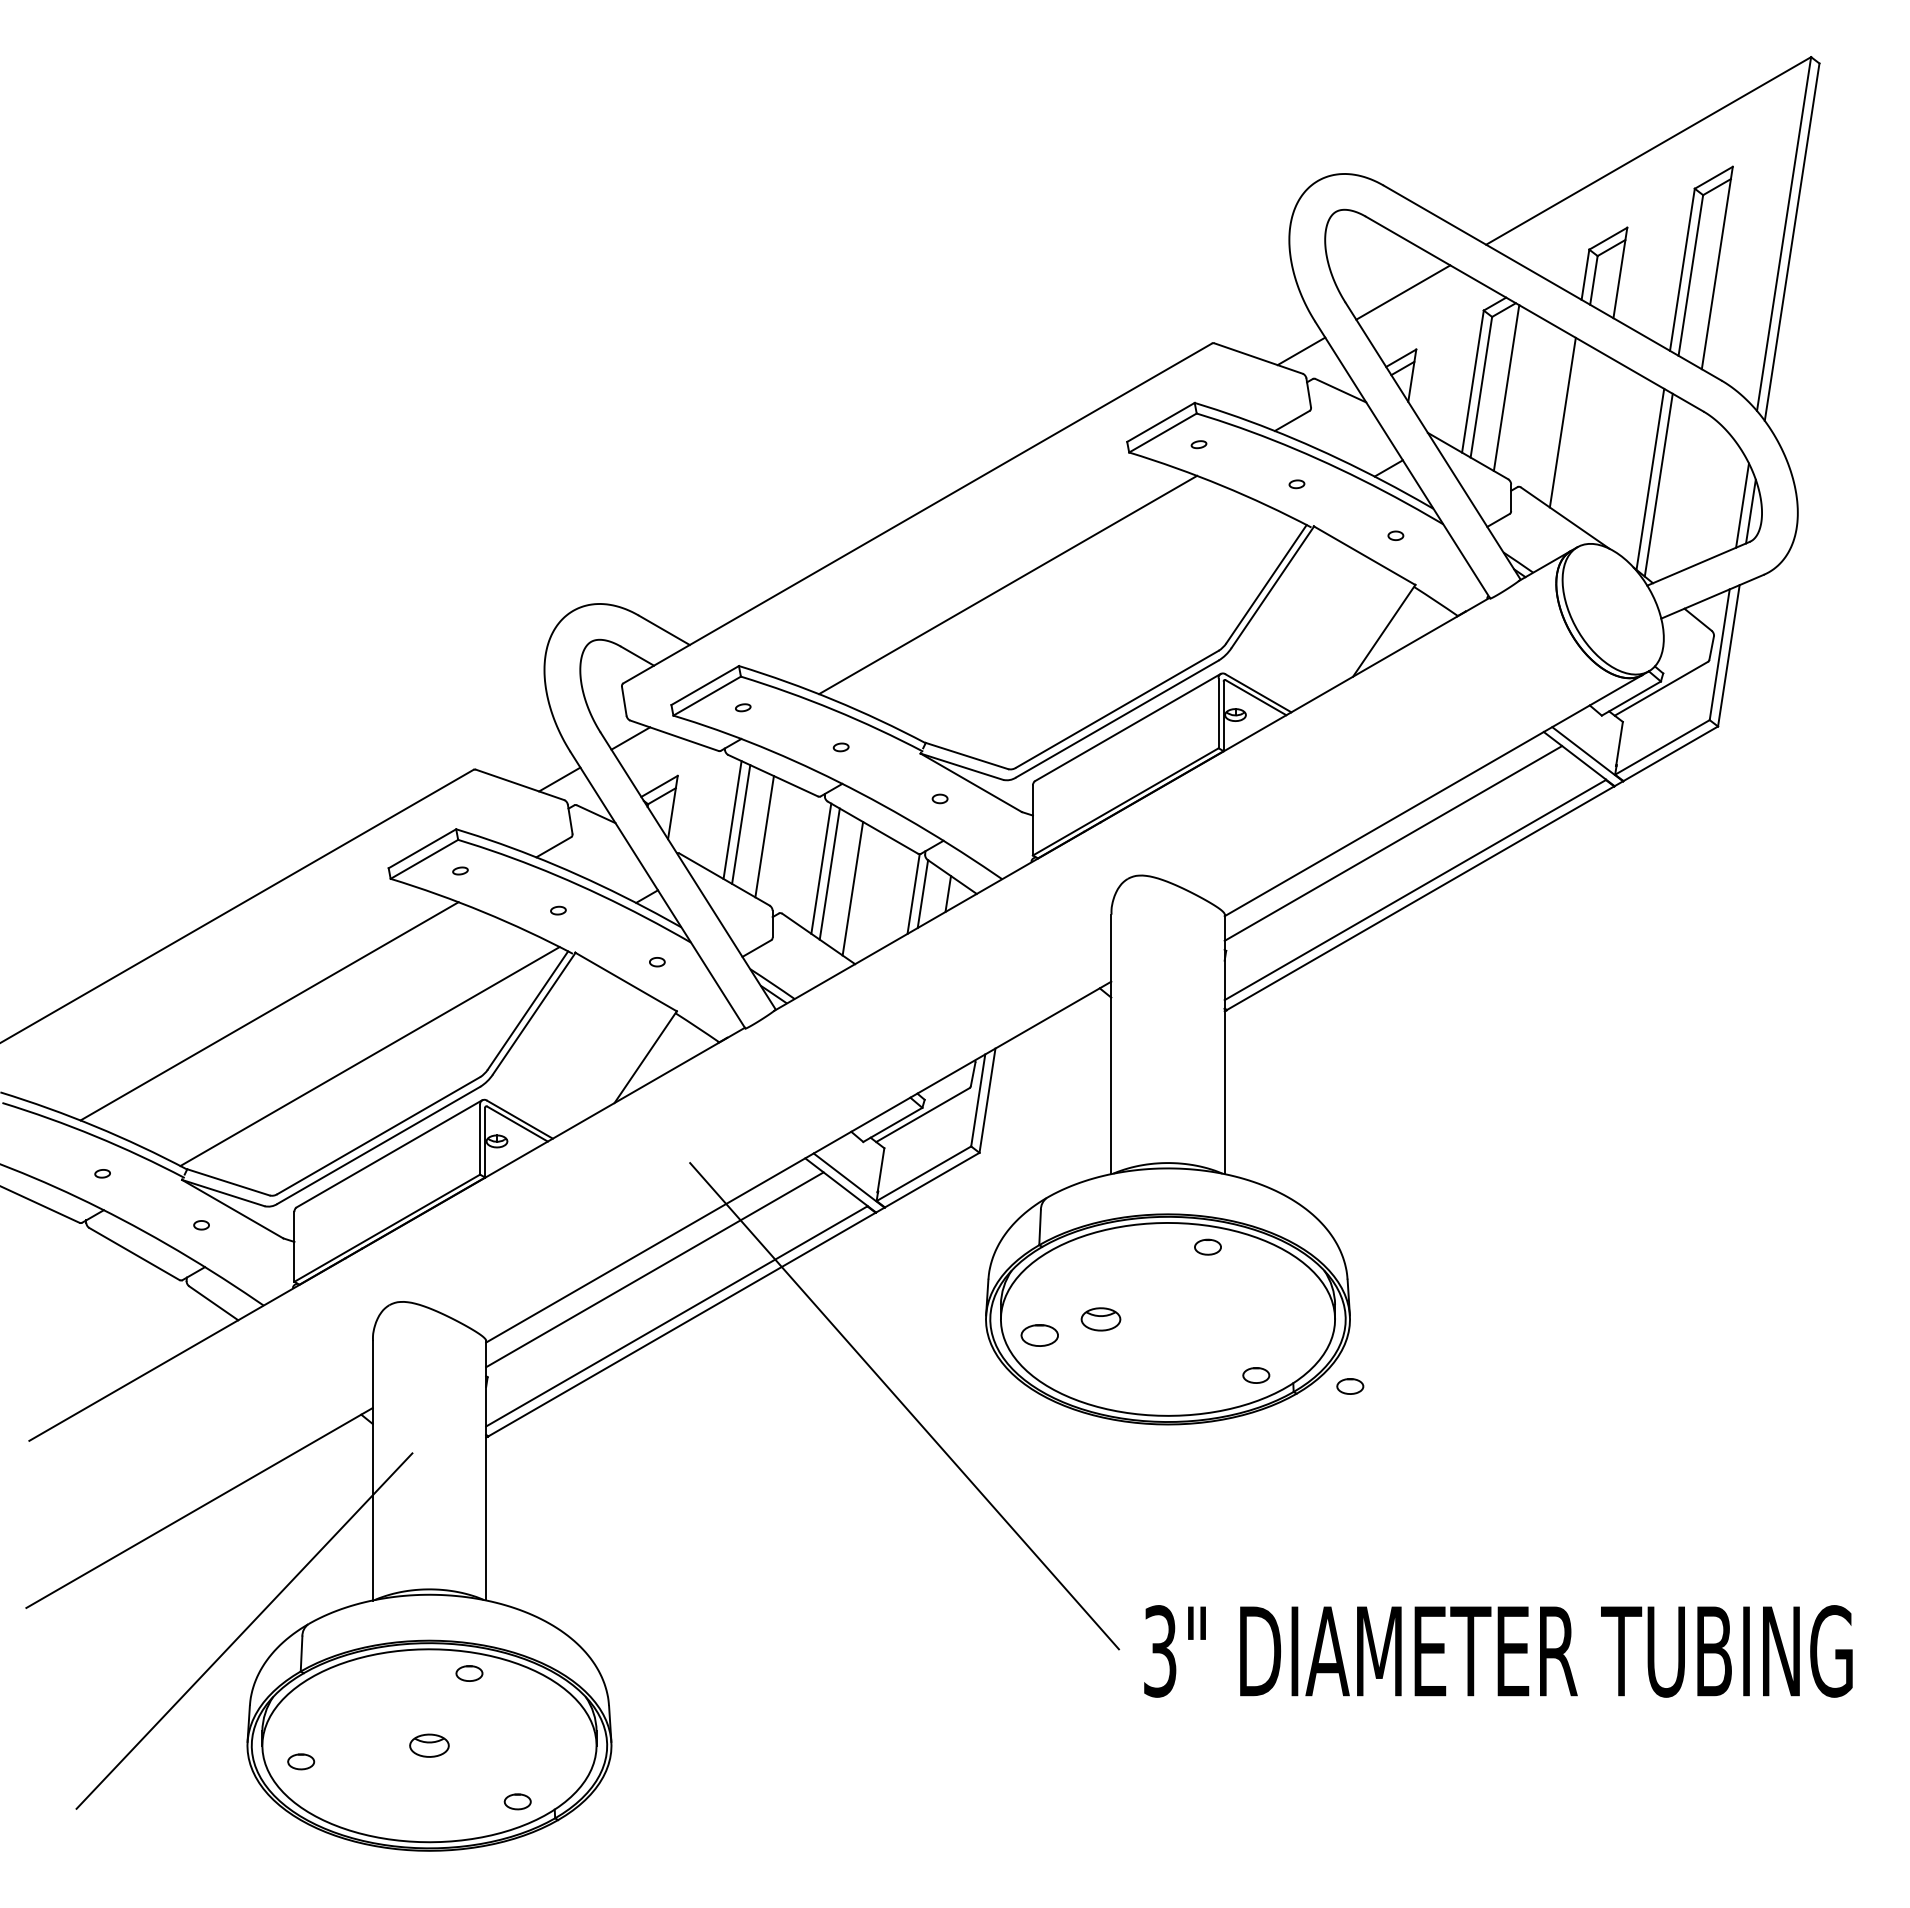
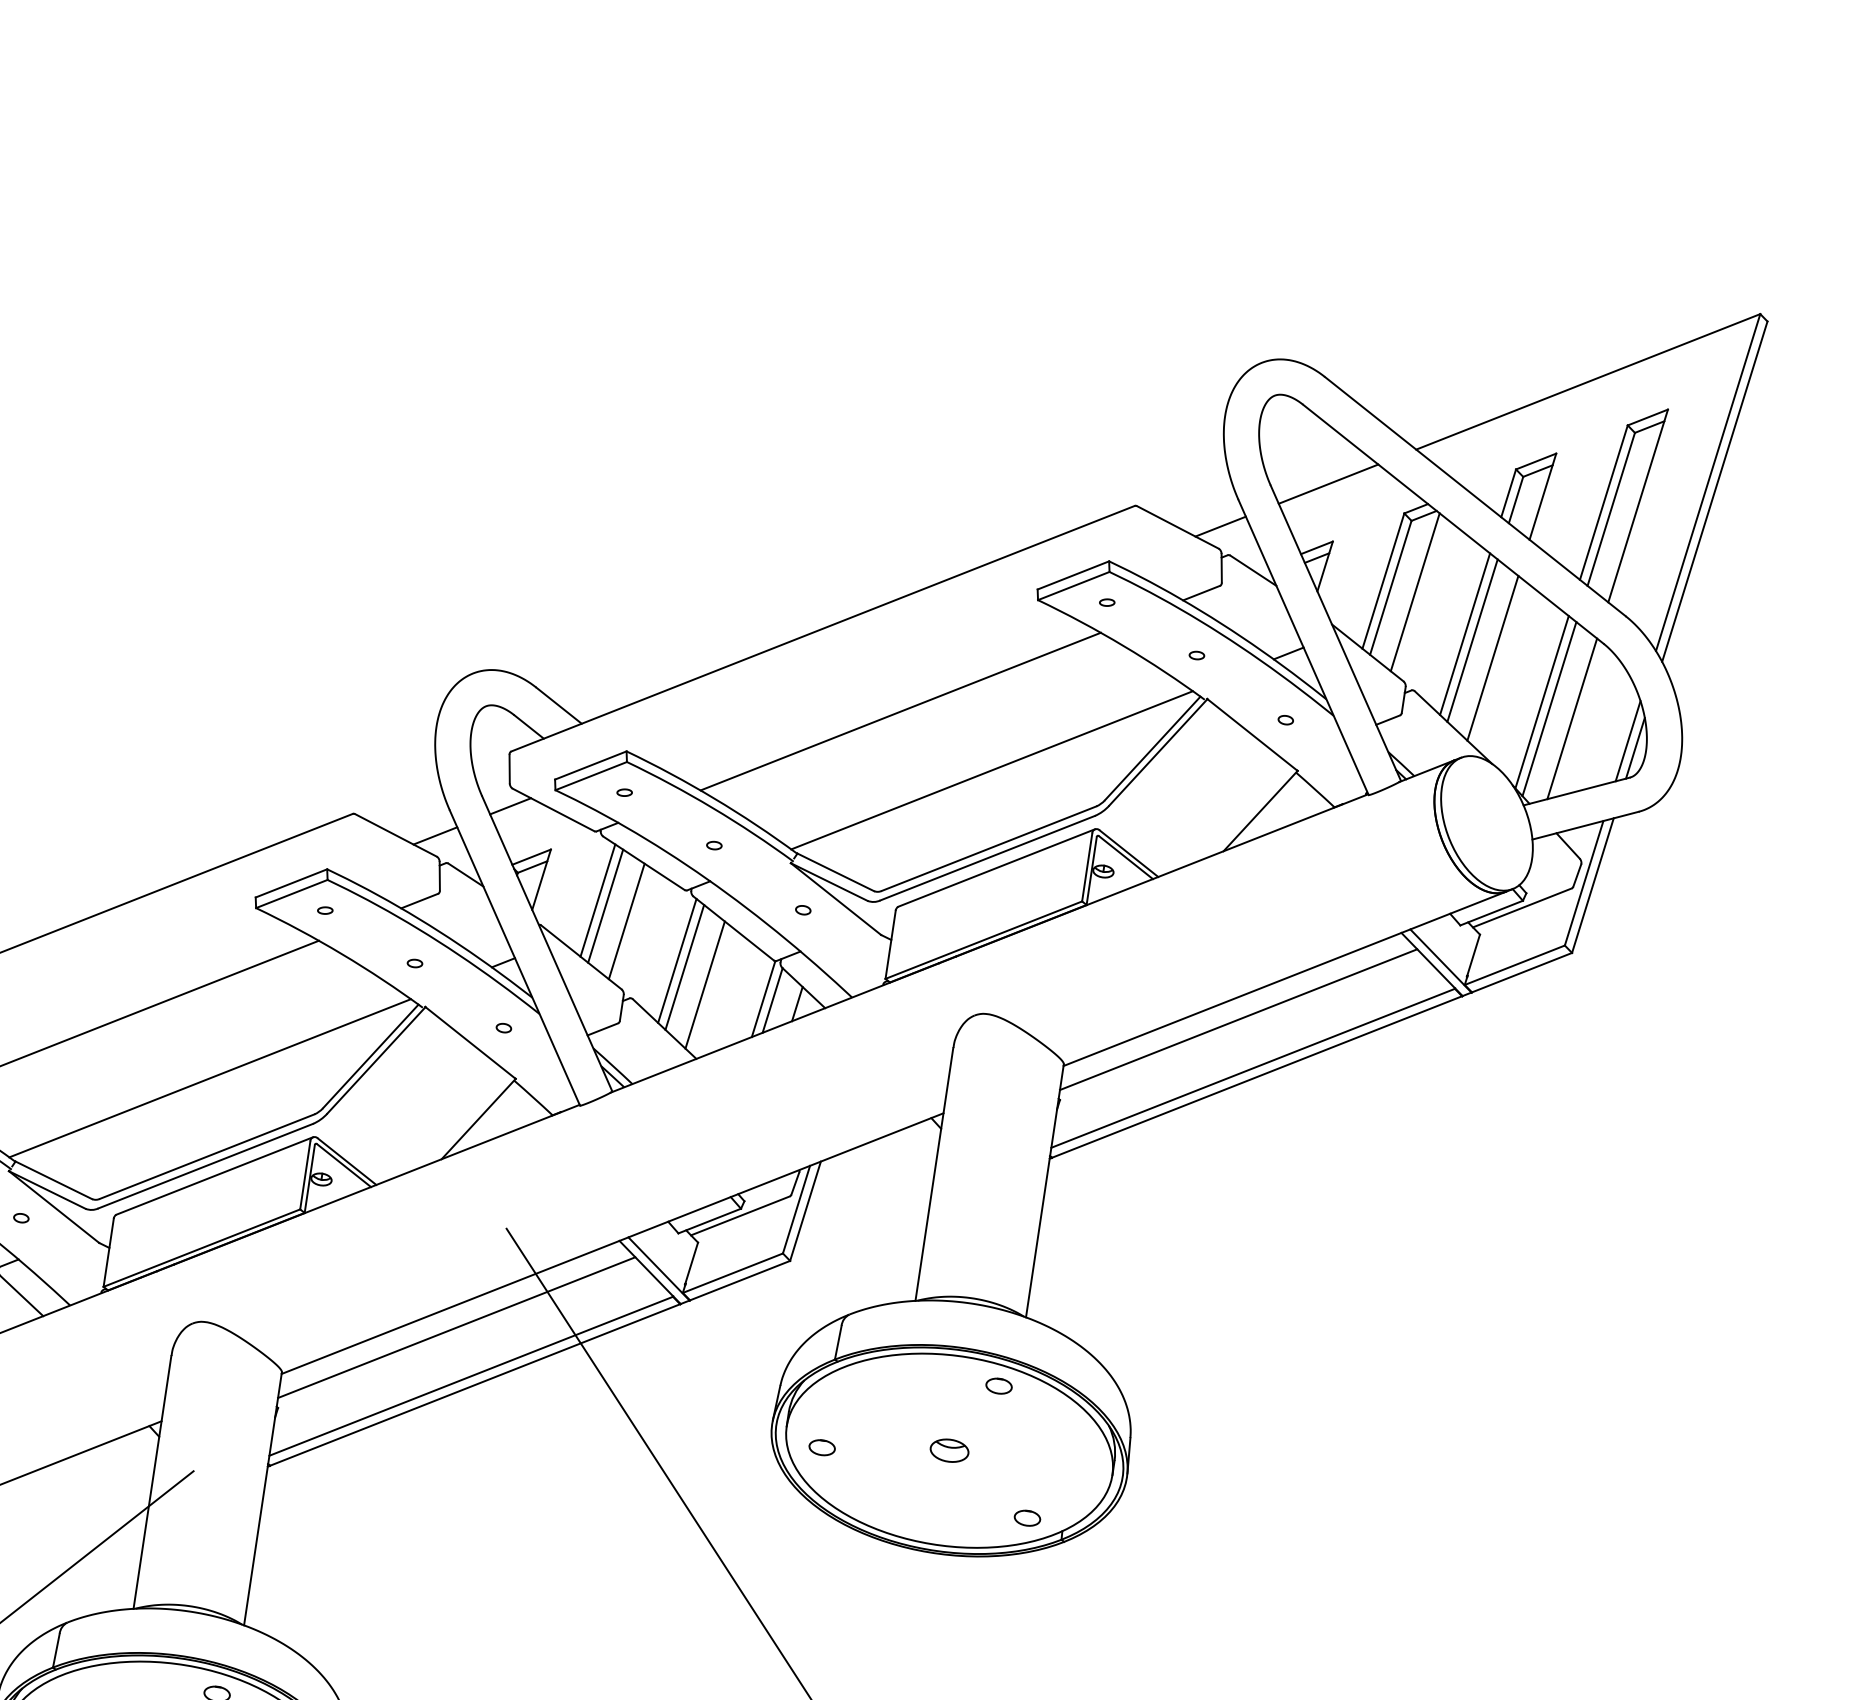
line: (1571, 427) -> (1472, 640), added
line: (1594, 442) -> (1493, 658), added
line: (1683, 491) -> (1572, 718), added
line: (1108, 629) -> (992, 769), added
part: (1100, 1319) -> (949, 1450), moved
part: (1039, 1335) -> (821, 1447), size x0.71
part: (1350, 1386) -> (1117, 1542), removed

